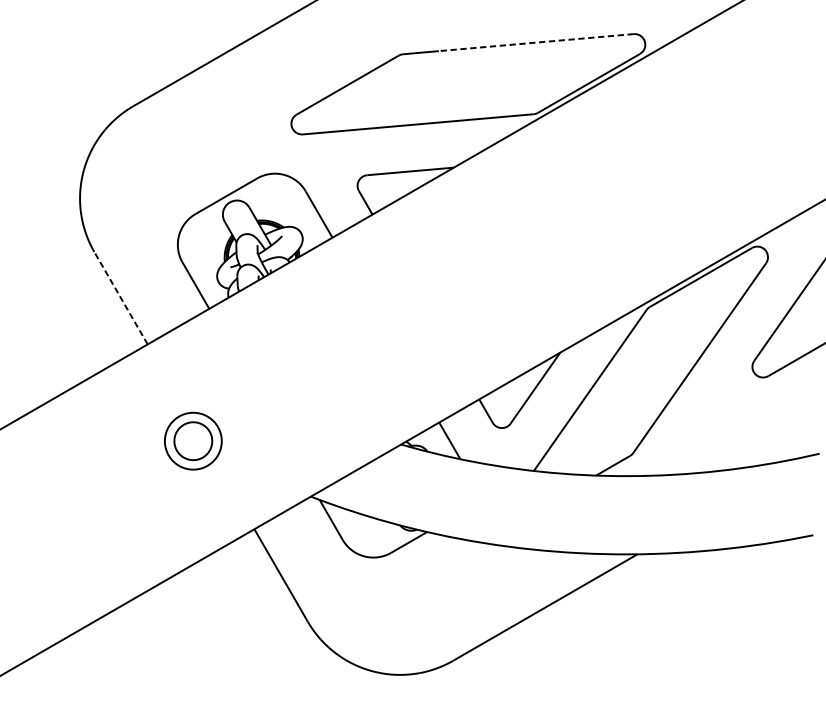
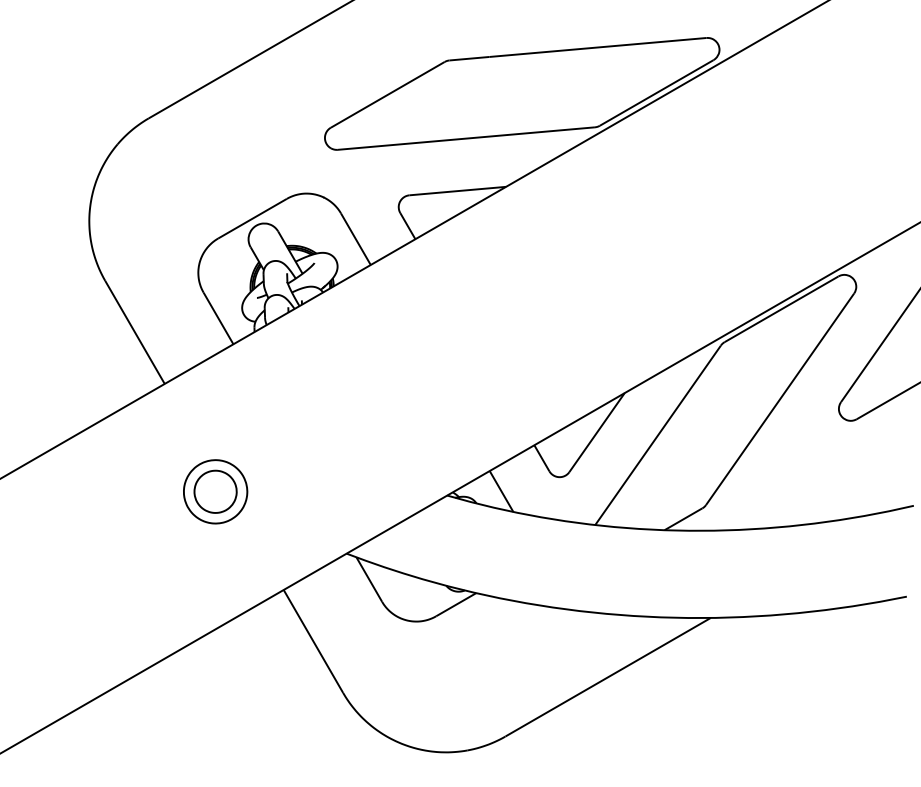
line: (535, 42) -> (597, 47), dashed -> solid
line: (121, 298) -> (135, 332), dashed -> solid

